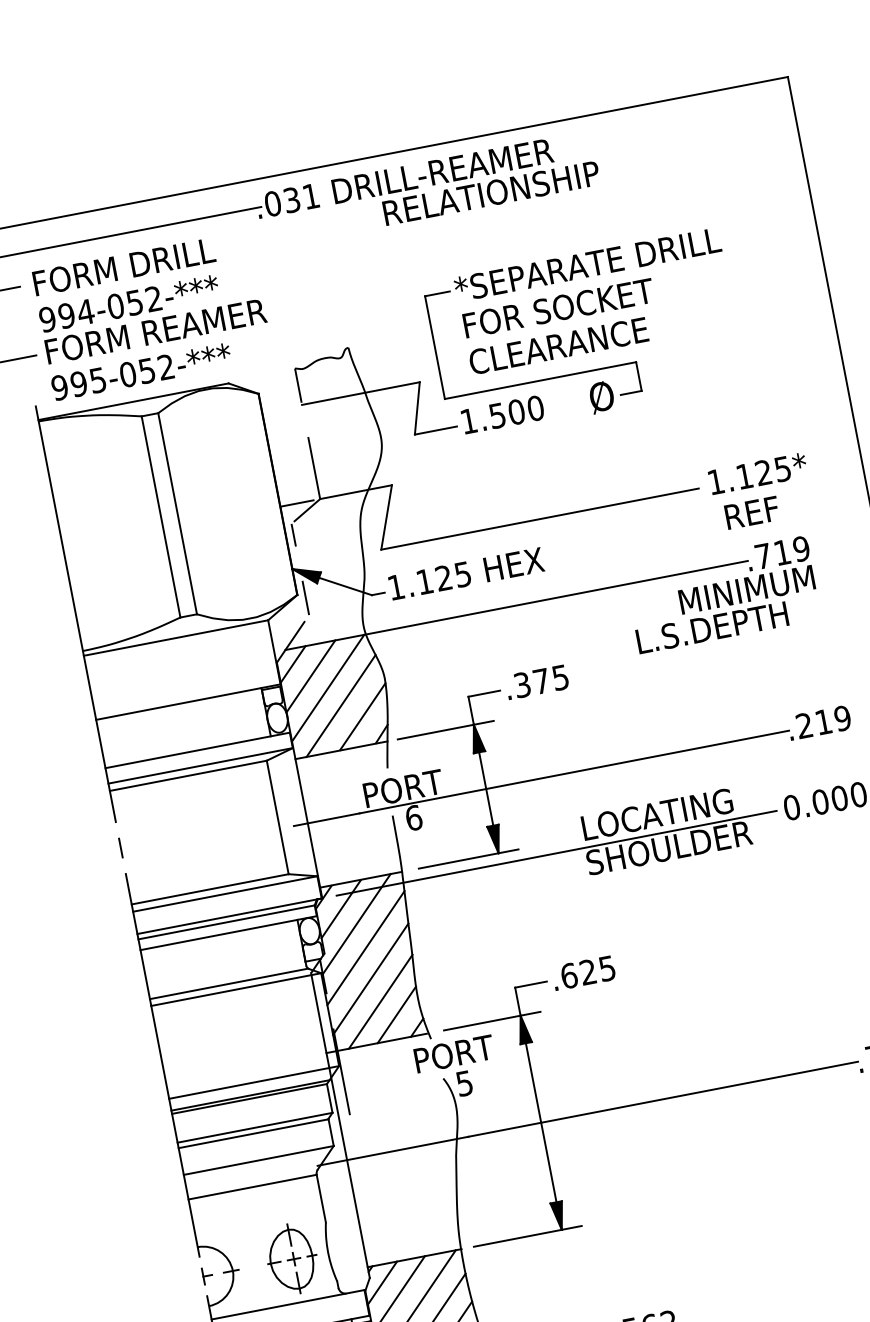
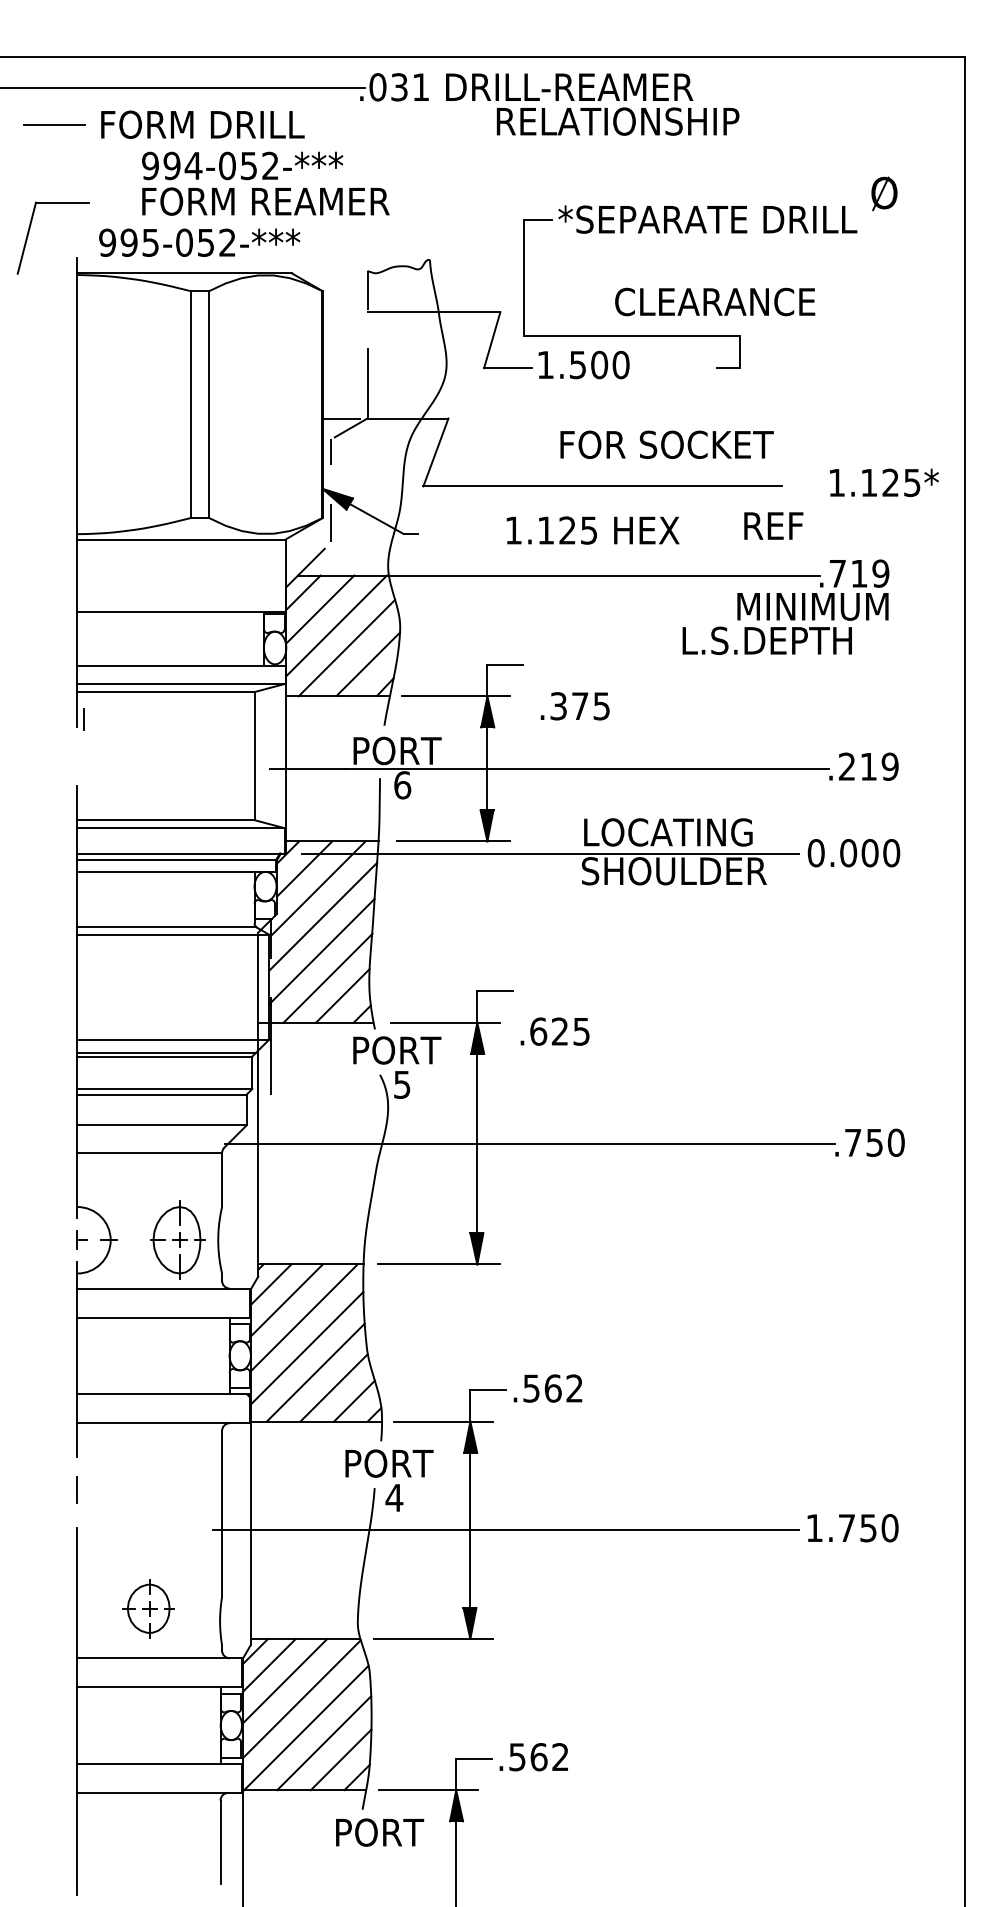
text: (558, 308) -> (666, 444), moved
text: (152, 315) -> (265, 183), moved
text: (558, 345) -> (715, 301), moved
part: (601, 397) -> (884, 193), moved
text: (758, 473) -> (884, 482), moved
text: (751, 512) -> (773, 525), moved
text: (465, 573) -> (592, 530), moved
text: (536, 682) -> (574, 706), moved
line: (120, 848) -> (83, 719), moved
text: (583, 973) -> (554, 1031), moved

